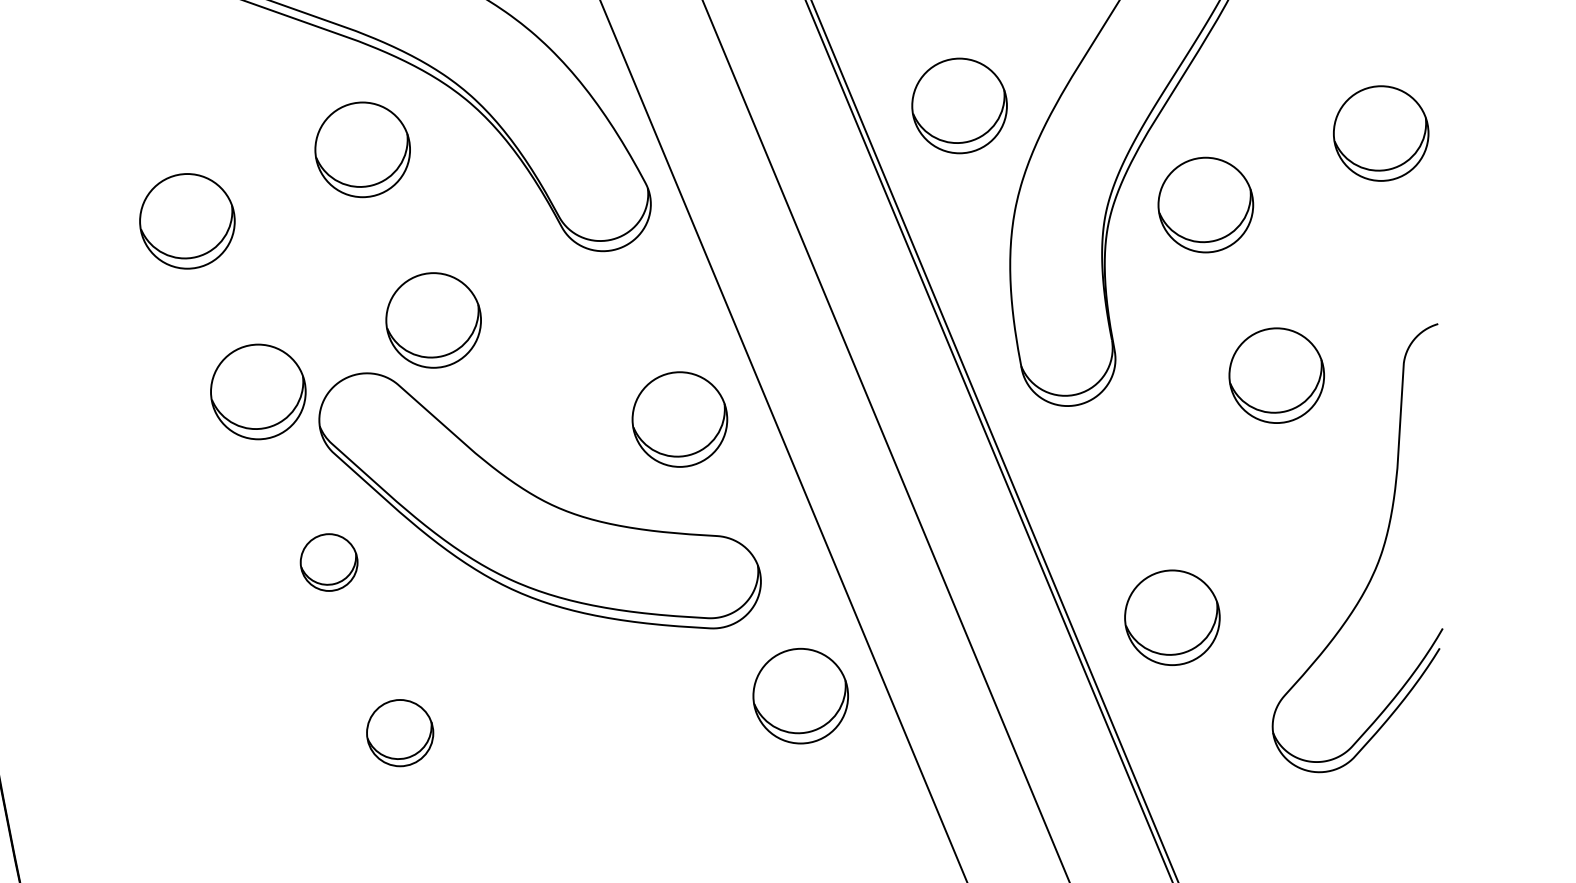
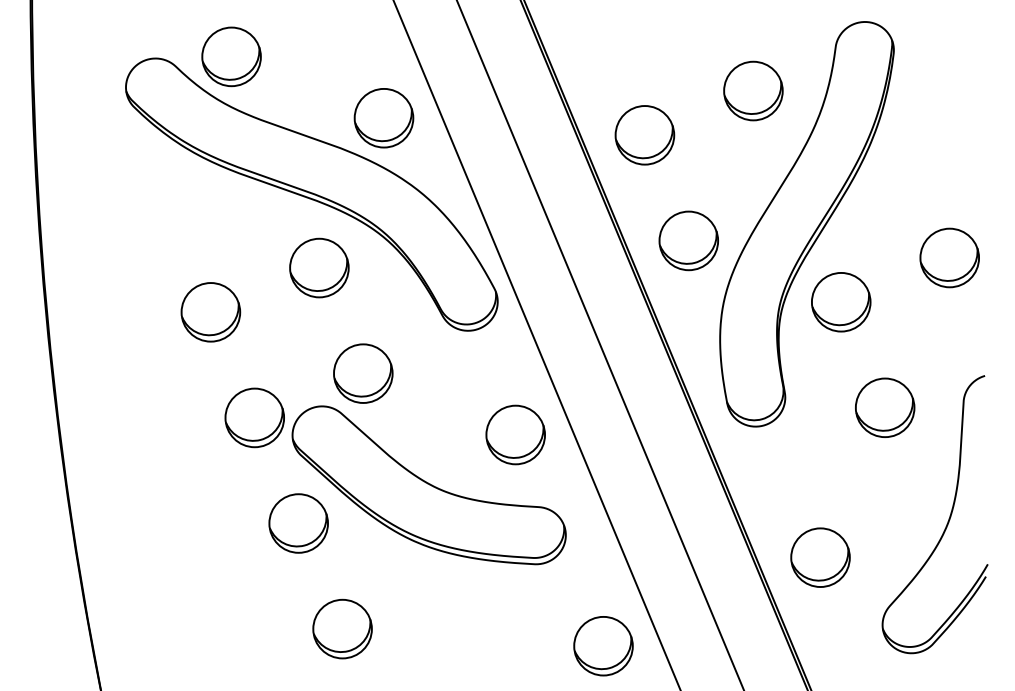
part: (328, 562) -> (298, 523), size x1.67
part: (800, 696) -> (603, 646), moved
part: (400, 732) -> (342, 628), size x1.43

